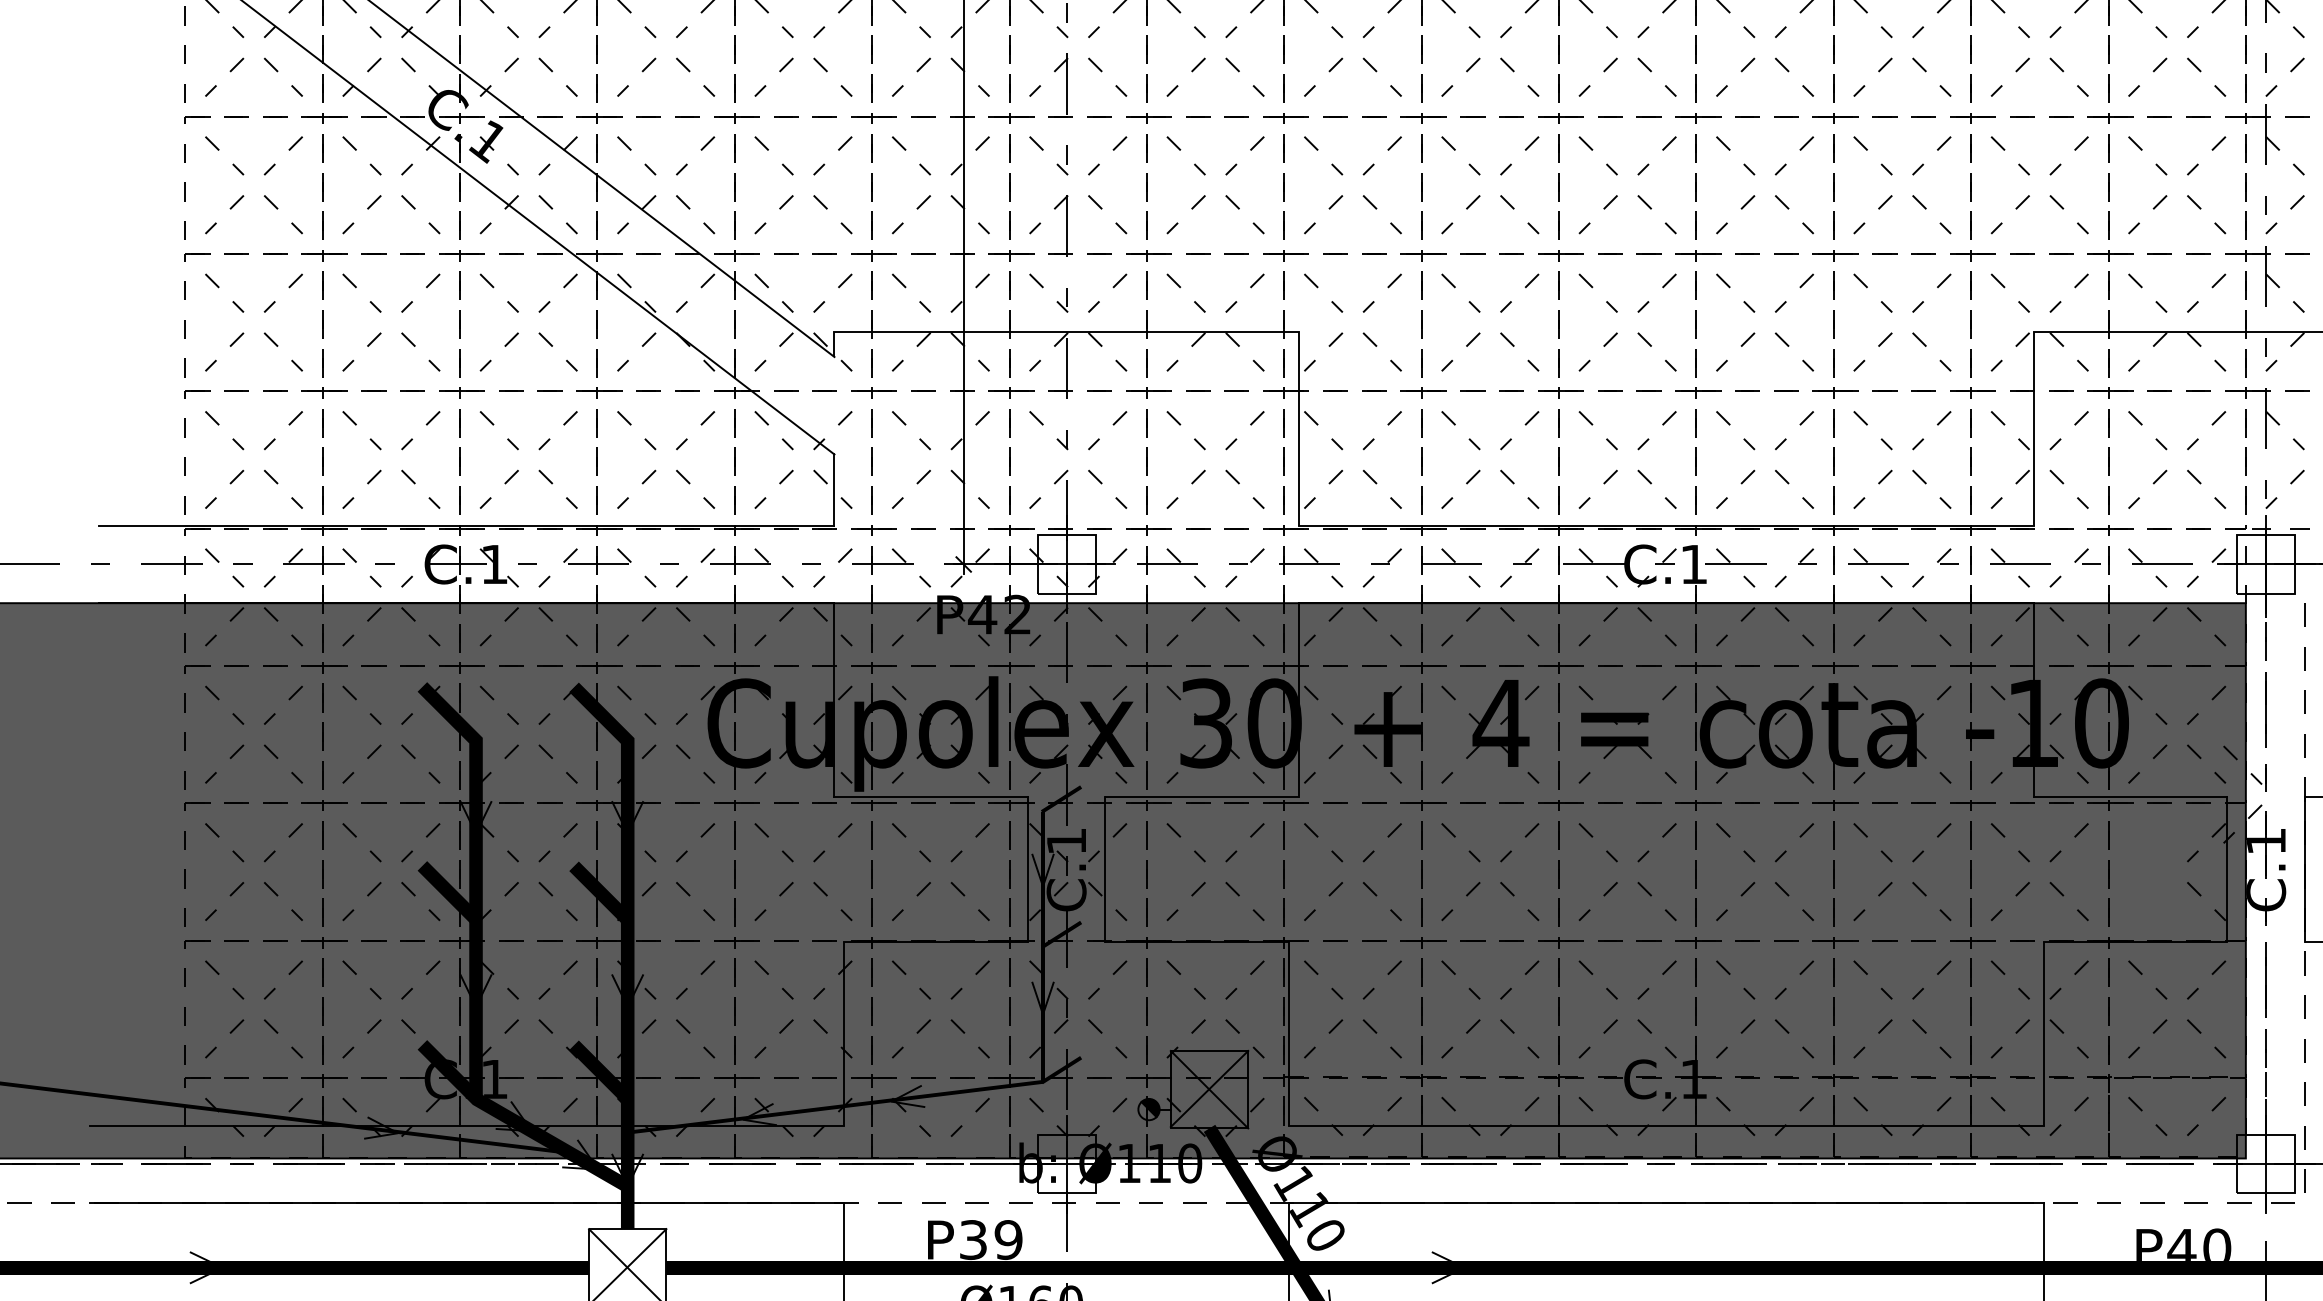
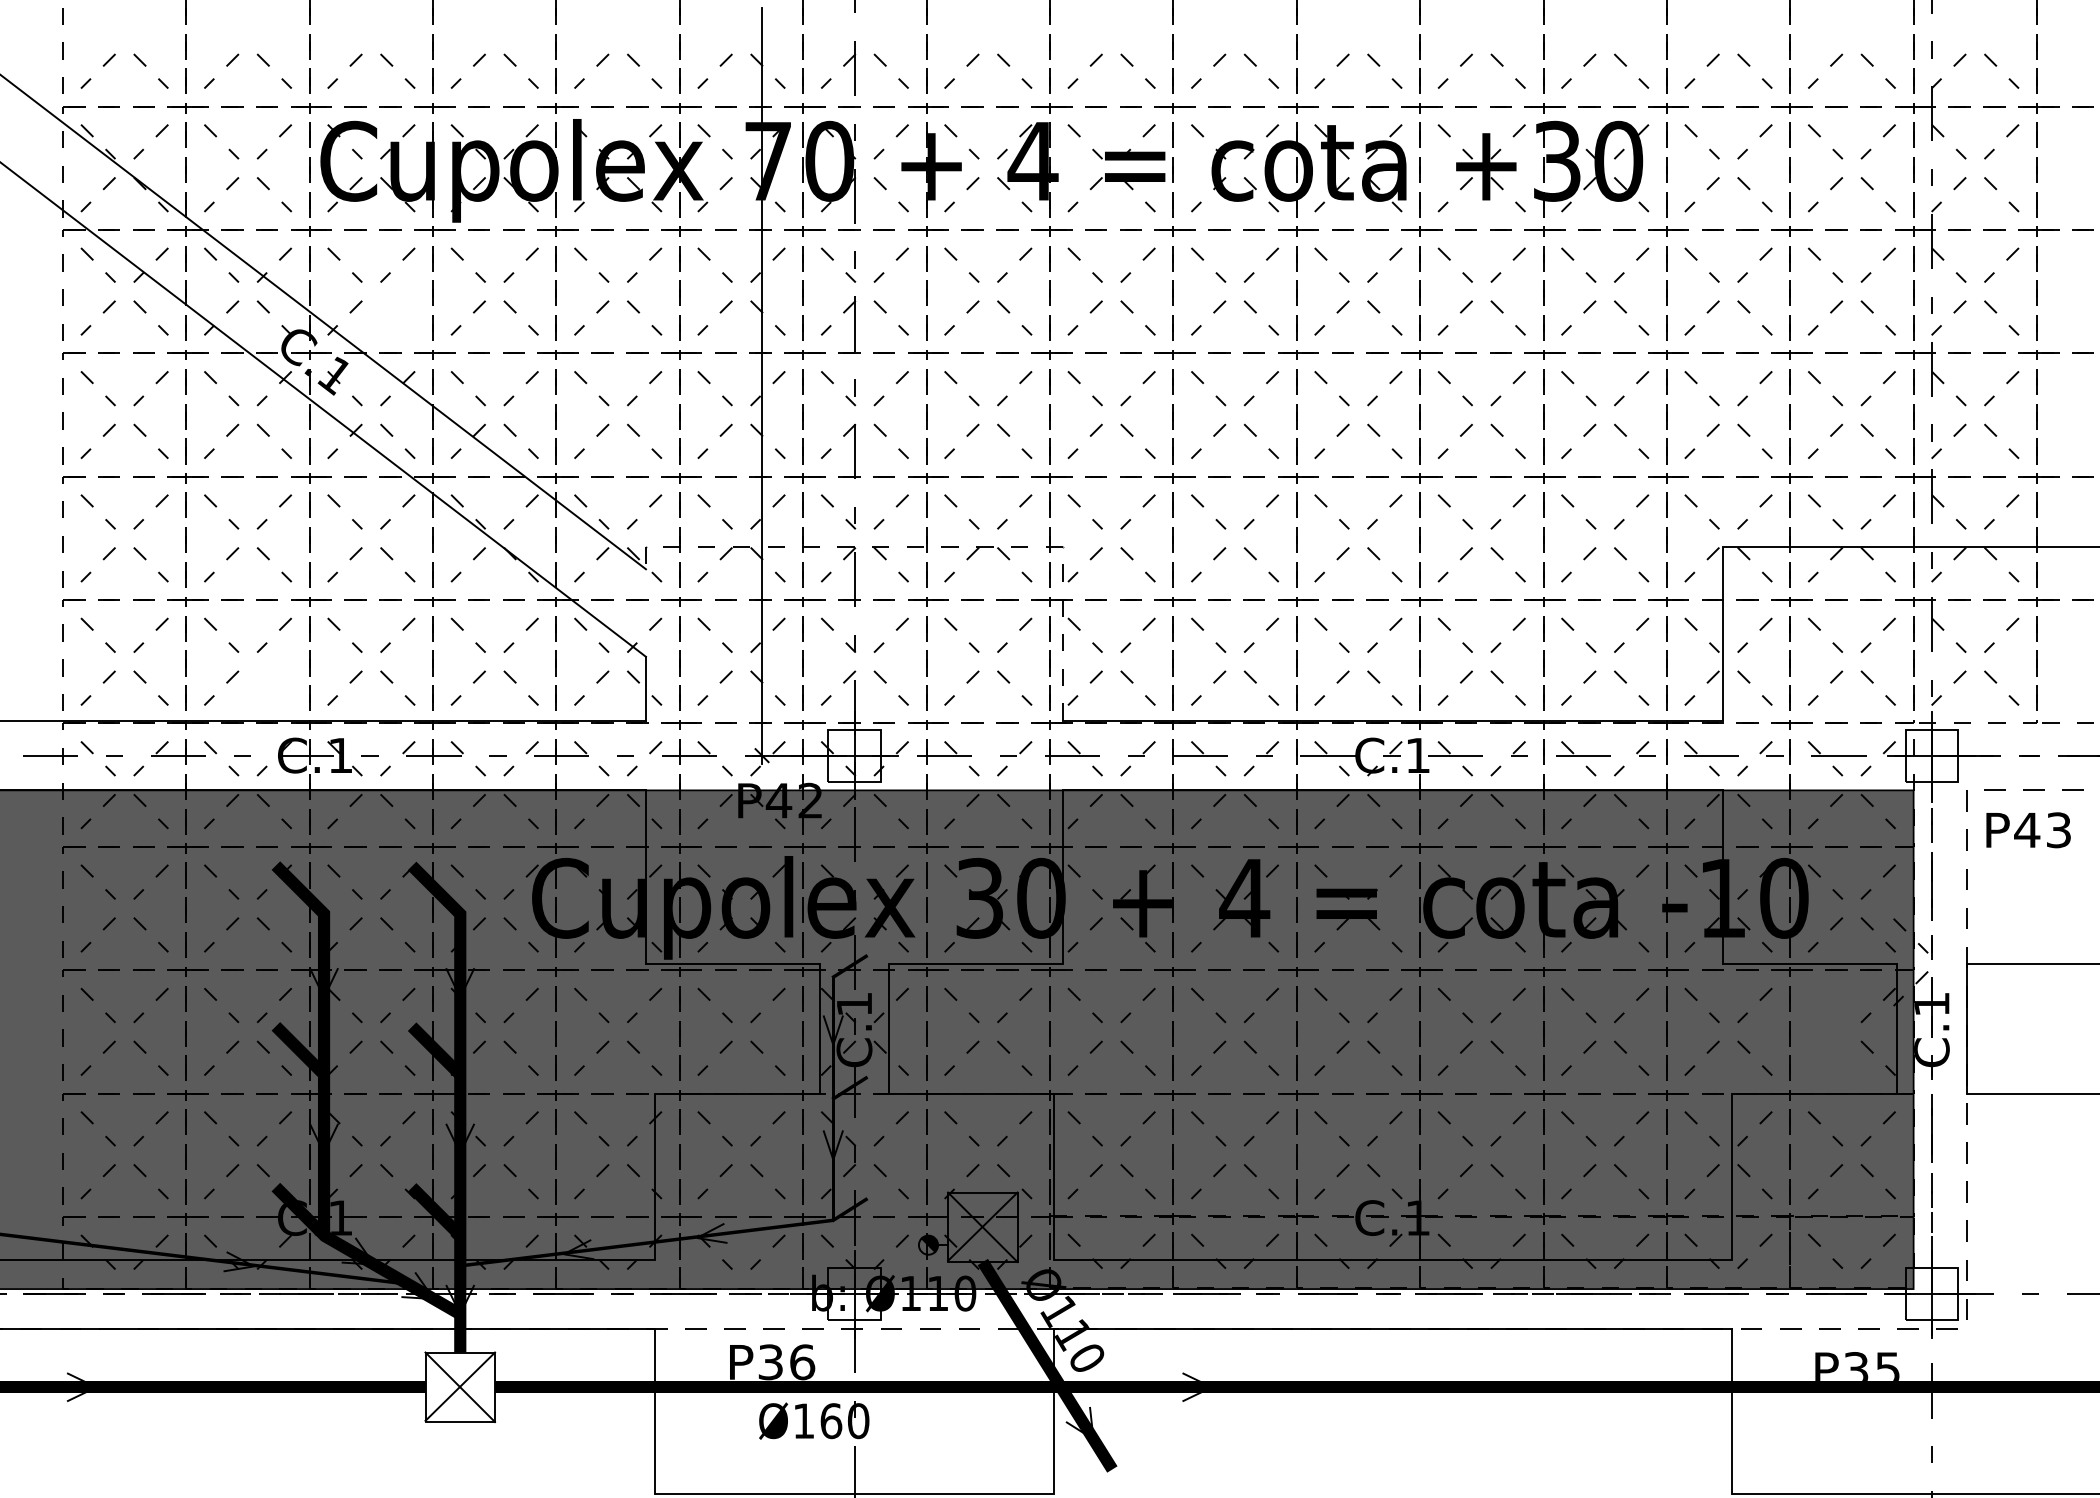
line: (553, 71) -> (393, 312), removed
line: (1150, 332) -> (929, 547), solid -> dashed
line: (415, 484) -> (269, 683), removed
text: (1008, 1240) -> (802, 1362), P39 -> P36
text: (2198, 1244) -> (1871, 1366), P40 -> P35

